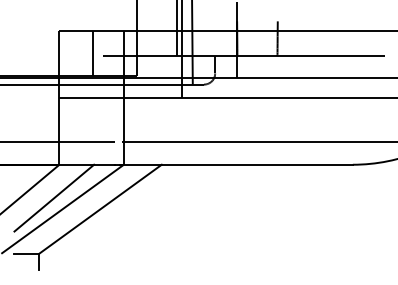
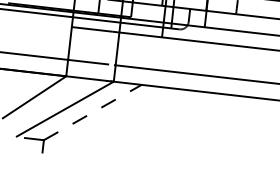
line: (54, 197) -> (59, 100), removed
line: (100, 209) -> (92, 112), solid -> dashed

